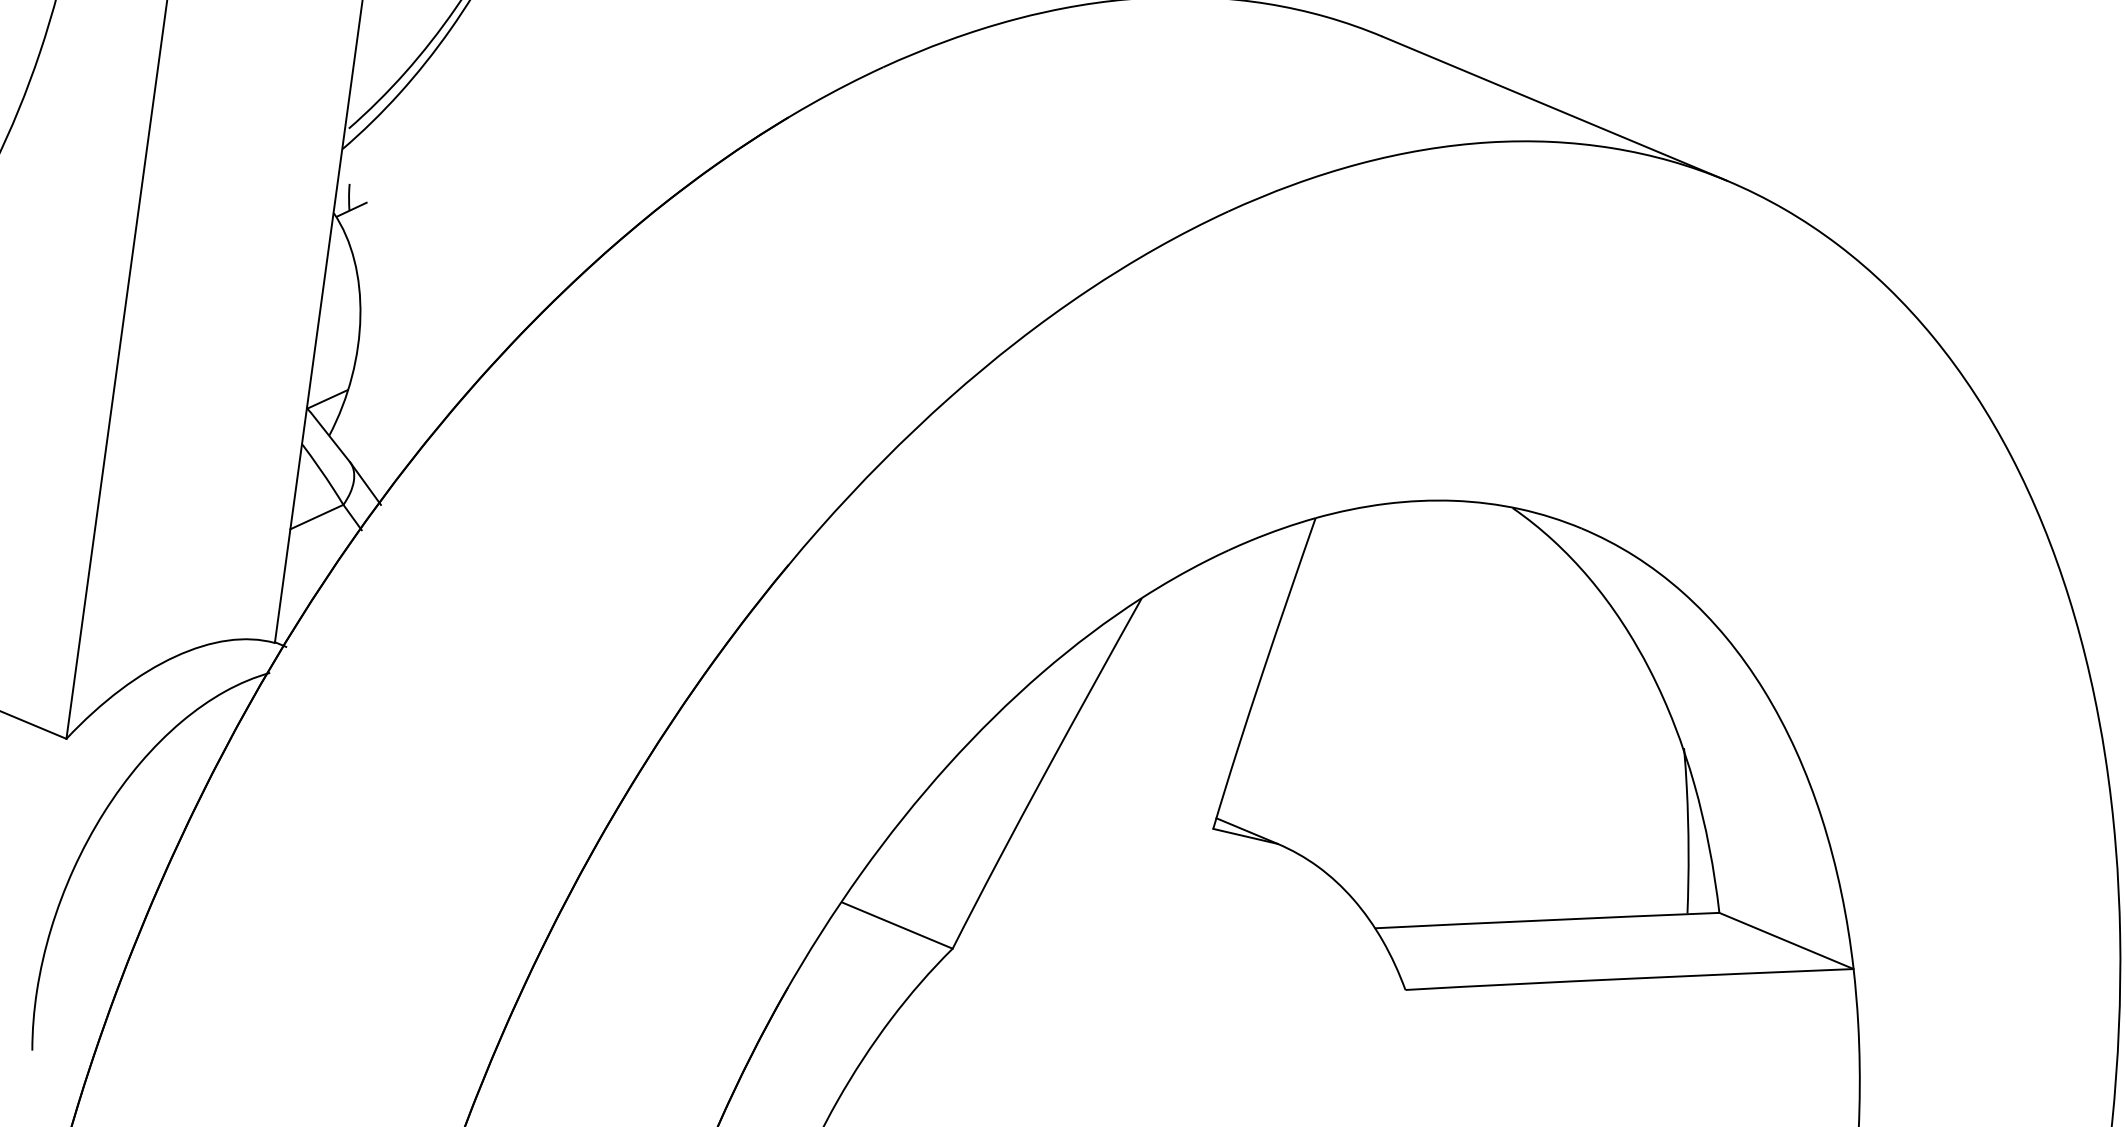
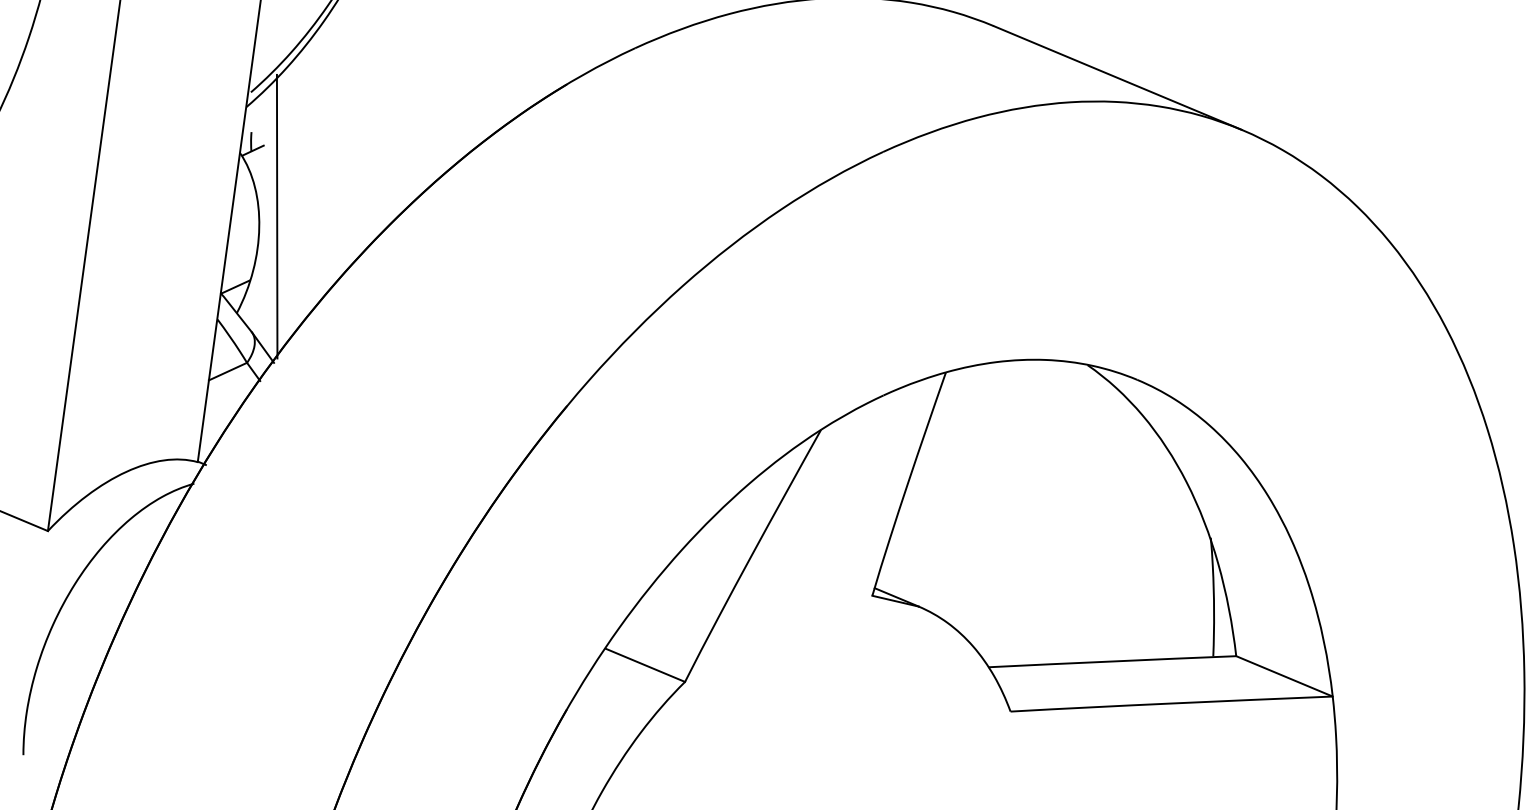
line: (385, 301) -> (277, 216), added

